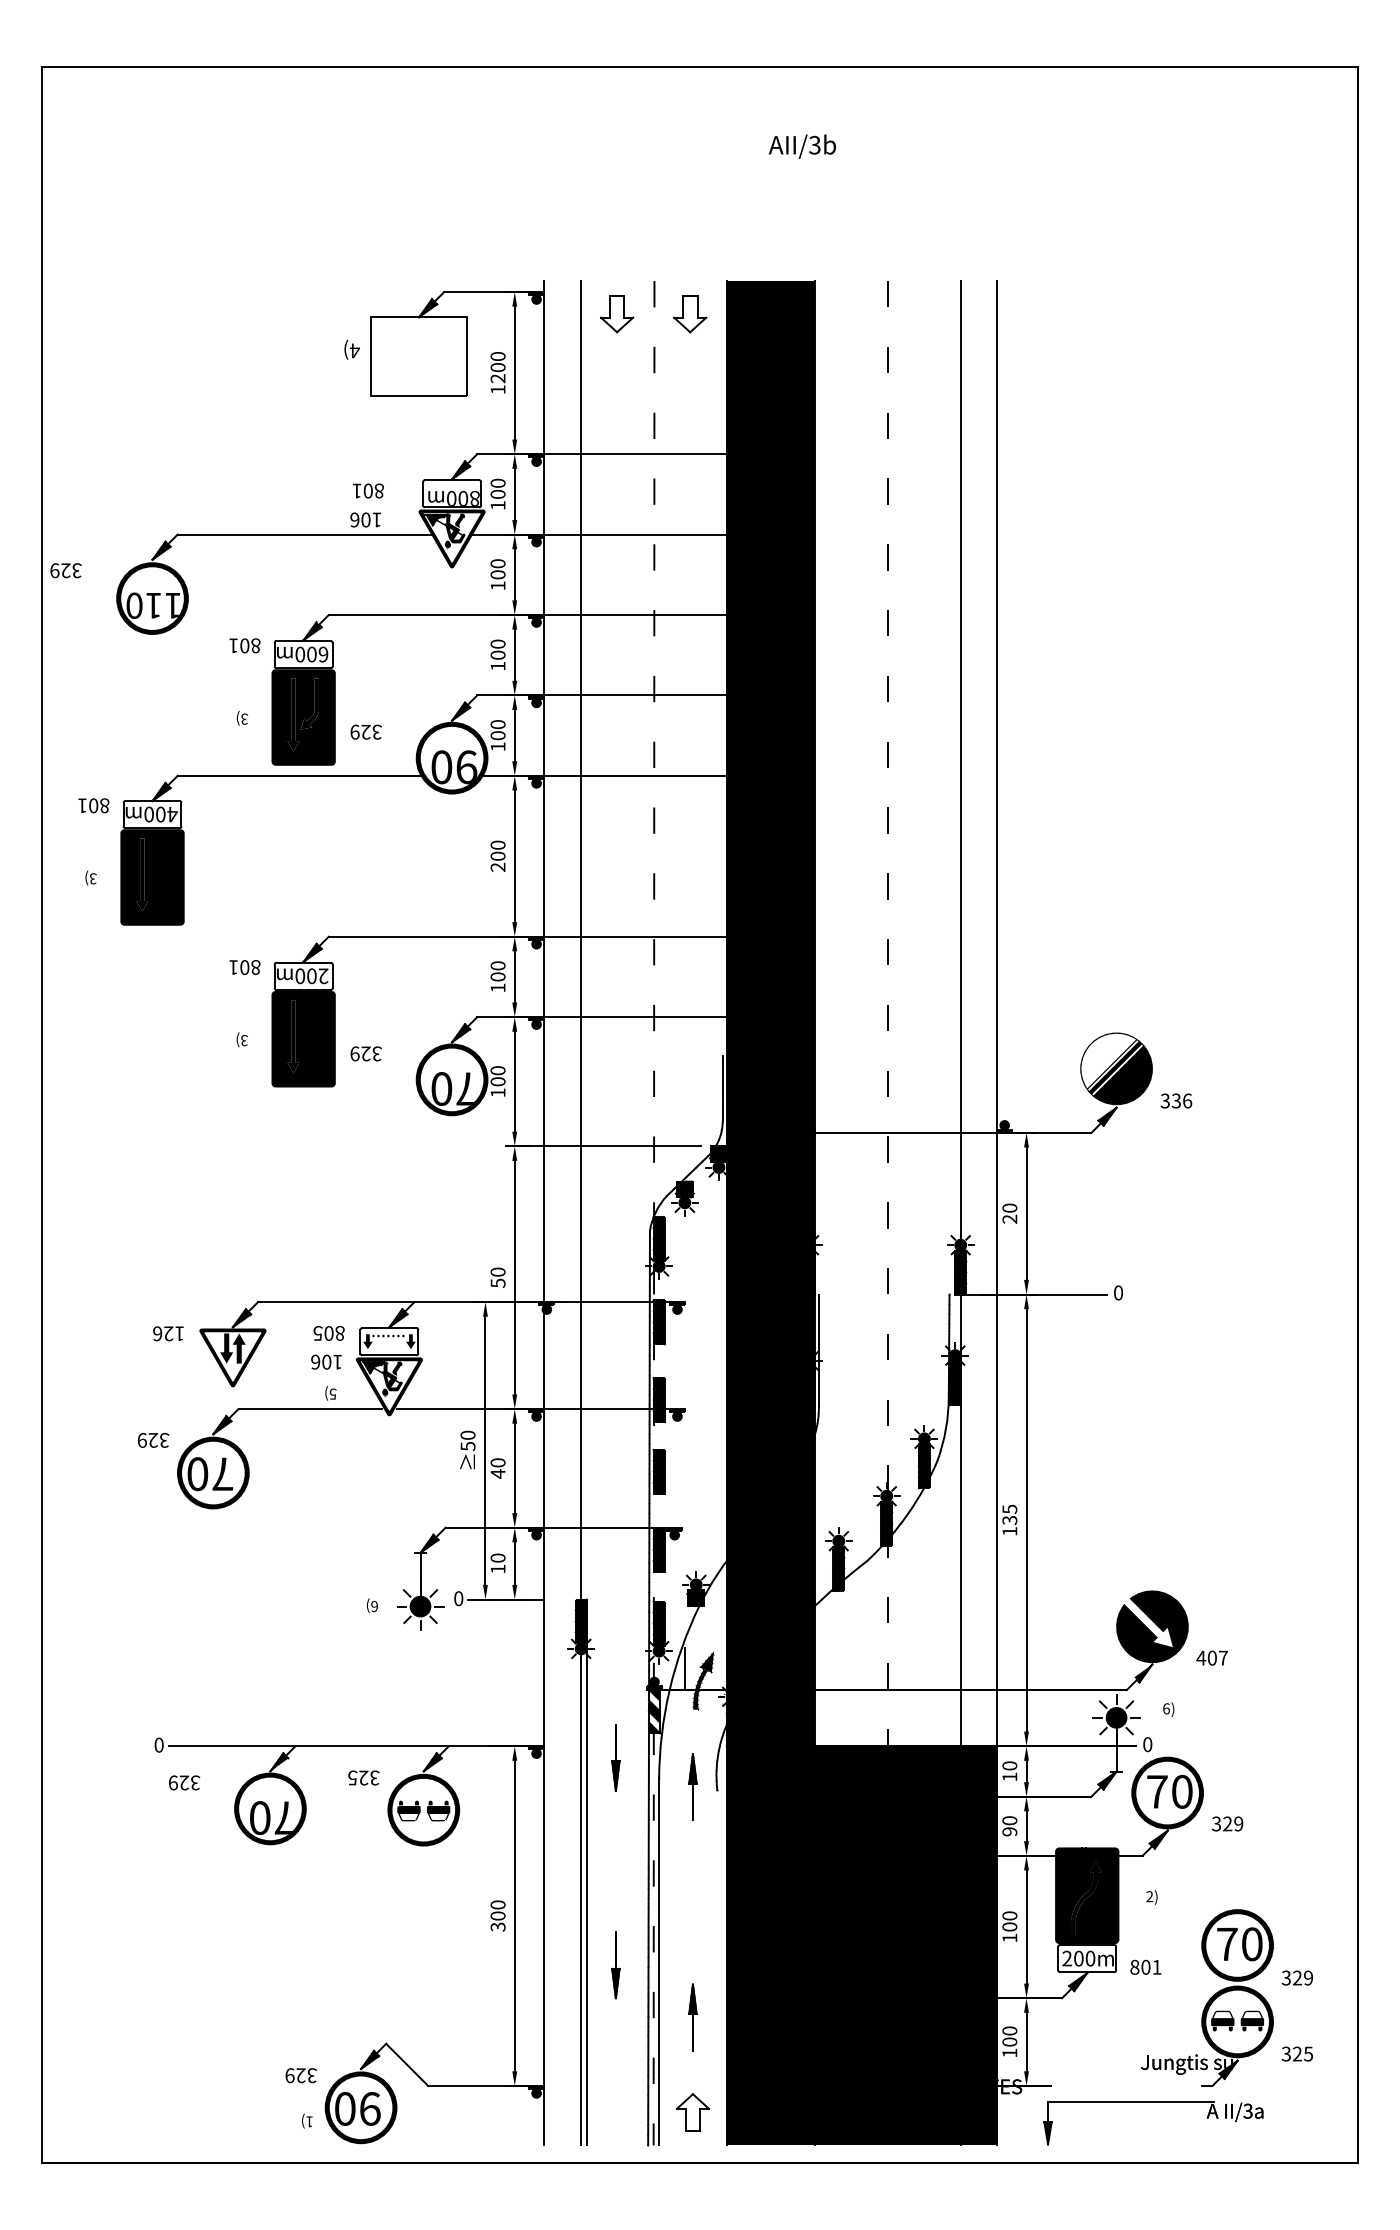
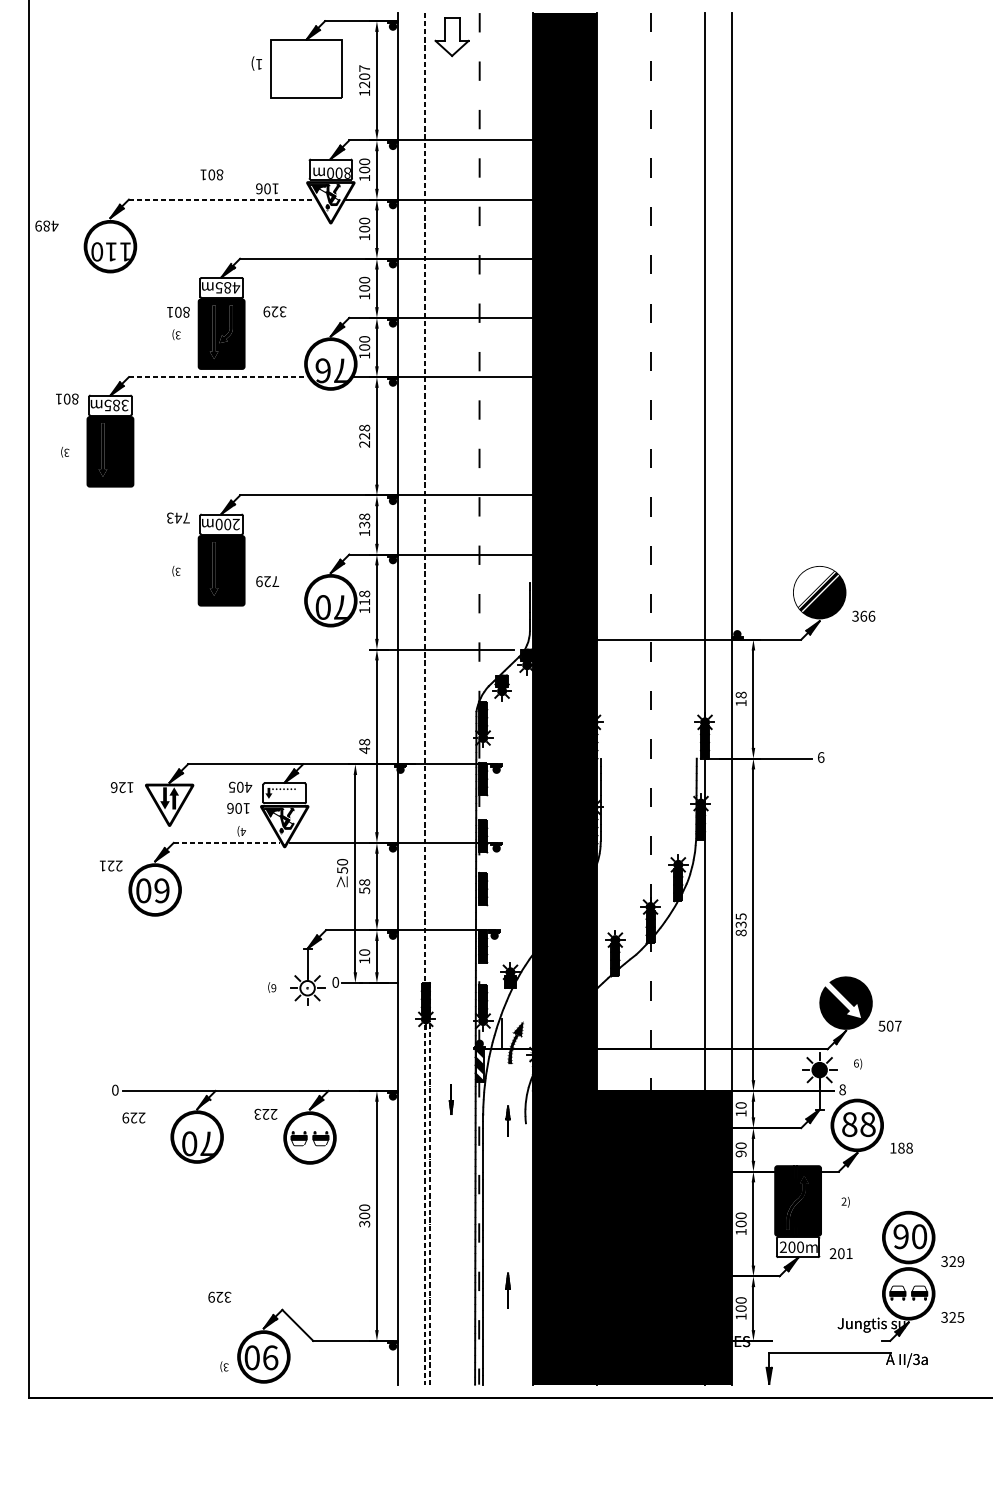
part: (617, 314) -> (452, 37), size x1.4
part: (690, 314) -> (506, 37), removed
text: (354, 350) -> (259, 64), 4) -> 1)
text: (497, 356) -> (364, 68), 1200 -> 1207
text: (368, 490) -> (211, 174), moved
line: (304, 534) -> (222, 199), solid -> dashed
text: (71, 570) -> (50, 226), 329 -> 489
text: (244, 645) -> (178, 312), moved
text: (311, 654) -> (227, 287), 600m -> 485m
text: (365, 731) -> (274, 311), moved
text: (454, 767) -> (332, 370), 90 -> 76
line: (299, 775) -> (218, 376), solid -> dashed
text: (160, 814) -> (116, 405), 400m -> 385m
text: (497, 850) -> (364, 431), 200 -> 228
text: (244, 967) -> (178, 518), 801 -> 743
text: (497, 971) -> (364, 521), 100 -> 138
text: (376, 1053) -> (275, 581), 329 -> 729
text: (497, 1076) -> (364, 598), 100 -> 118
text: (1176, 1100) -> (863, 615), 336 -> 366
line: (580, 1213) -> (425, 699), solid -> dashed
text: (1009, 1213) -> (740, 699), 20 -> 18
text: (497, 1277) -> (364, 746), 50 -> 48
text: (1118, 1292) -> (821, 757), 0 -> 6
text: (340, 1333) -> (248, 787), 805 -> 405
fill: (410, 1341) -> (300, 793), removed
text: (332, 1393) -> (242, 831), 5) -> 4)
line: (310, 1409) -> (226, 843), solid -> dashed
text: (153, 1439) -> (111, 865), 329 -> 221
text: (497, 1468) -> (364, 886), 40 -> 58
text: (222, 1474) -> (161, 891), 70 -> 60
text: (1009, 1530) -> (740, 932), 135 -> 835
fill: (420, 1606) -> (307, 988), removed
text: (1201, 1657) -> (882, 1025), 407 -> 507
text: (1147, 1744) -> (842, 1089), 0 -> 8
part: (615, 1757) -> (451, 1099), size x0.6
text: (363, 1777) -> (265, 1113), 325 -> 223
text: (195, 1782) -> (142, 1117), 329 -> 229
part: (692, 1786) -> (507, 1120), size x0.6
text: (1169, 1791) -> (858, 1124), 70 -> 88
text: (1227, 1823) -> (901, 1147), 329 -> 188
line: (586, 1872) -> (429, 1183), solid -> dashed
text: (1227, 1944) -> (901, 1236), 70 -> 90
part: (615, 1965) -> (451, 1252), removed
text: (1134, 1966) -> (832, 1253), 801 -> 201
part: (692, 2017) -> (507, 1290), size x0.7
text: (300, 2075) -> (219, 1297), moved
part: (692, 2112) -> (507, 1360), removed
text: (309, 2121) -> (225, 1367), 1) -> 3)

